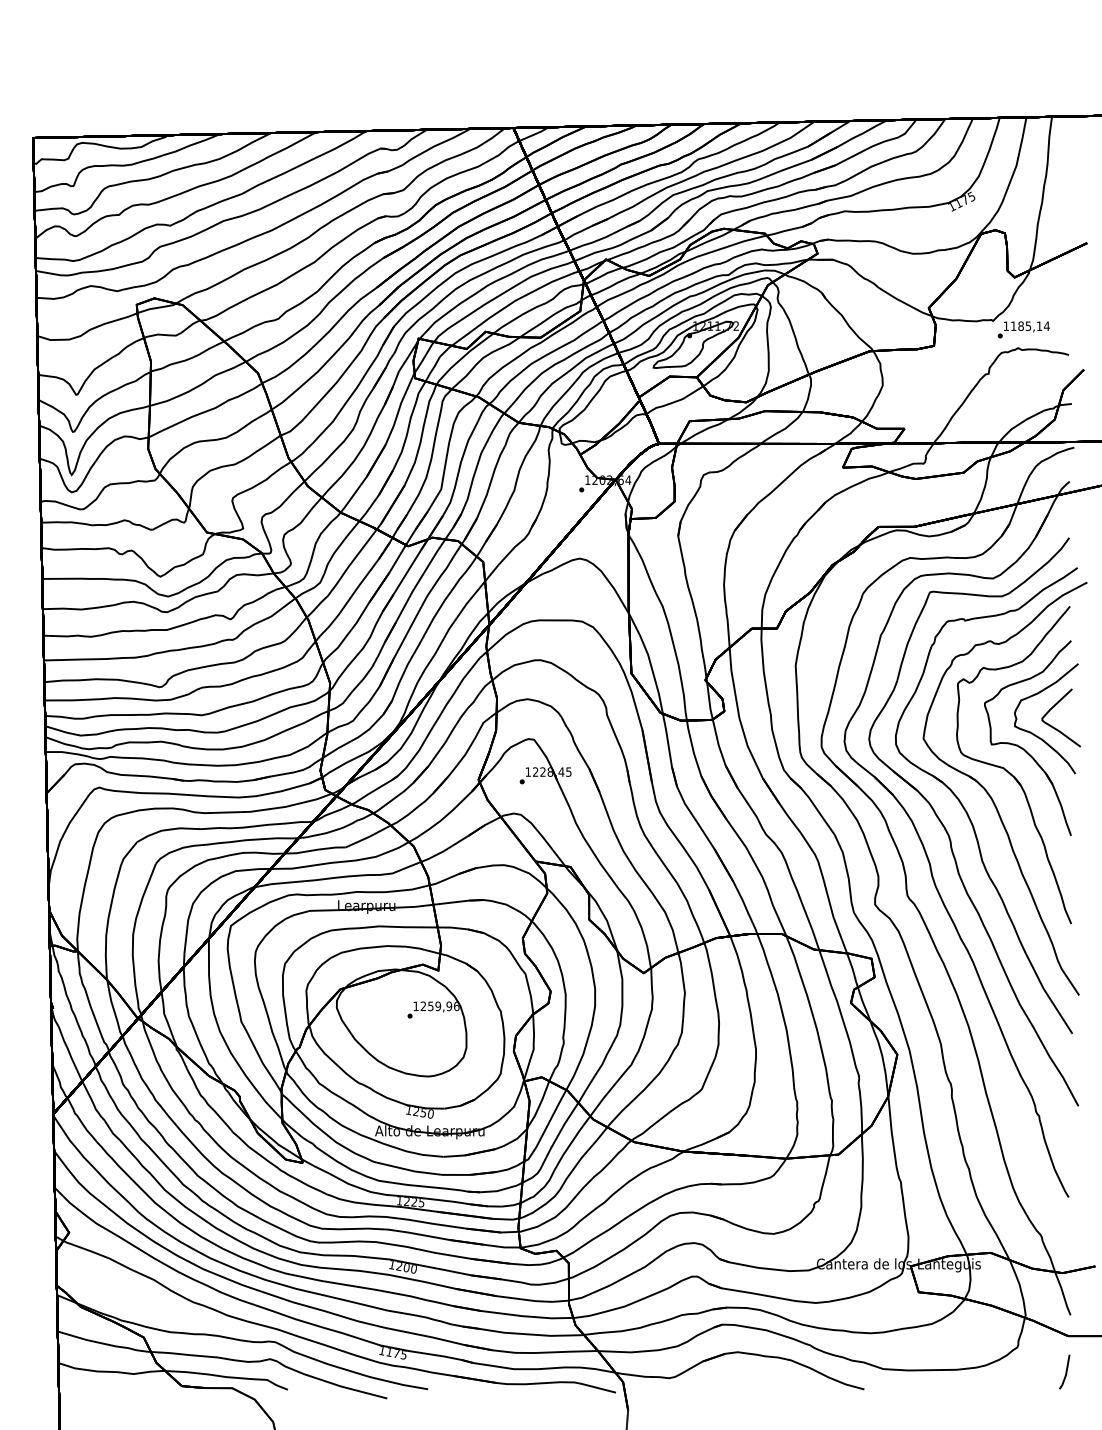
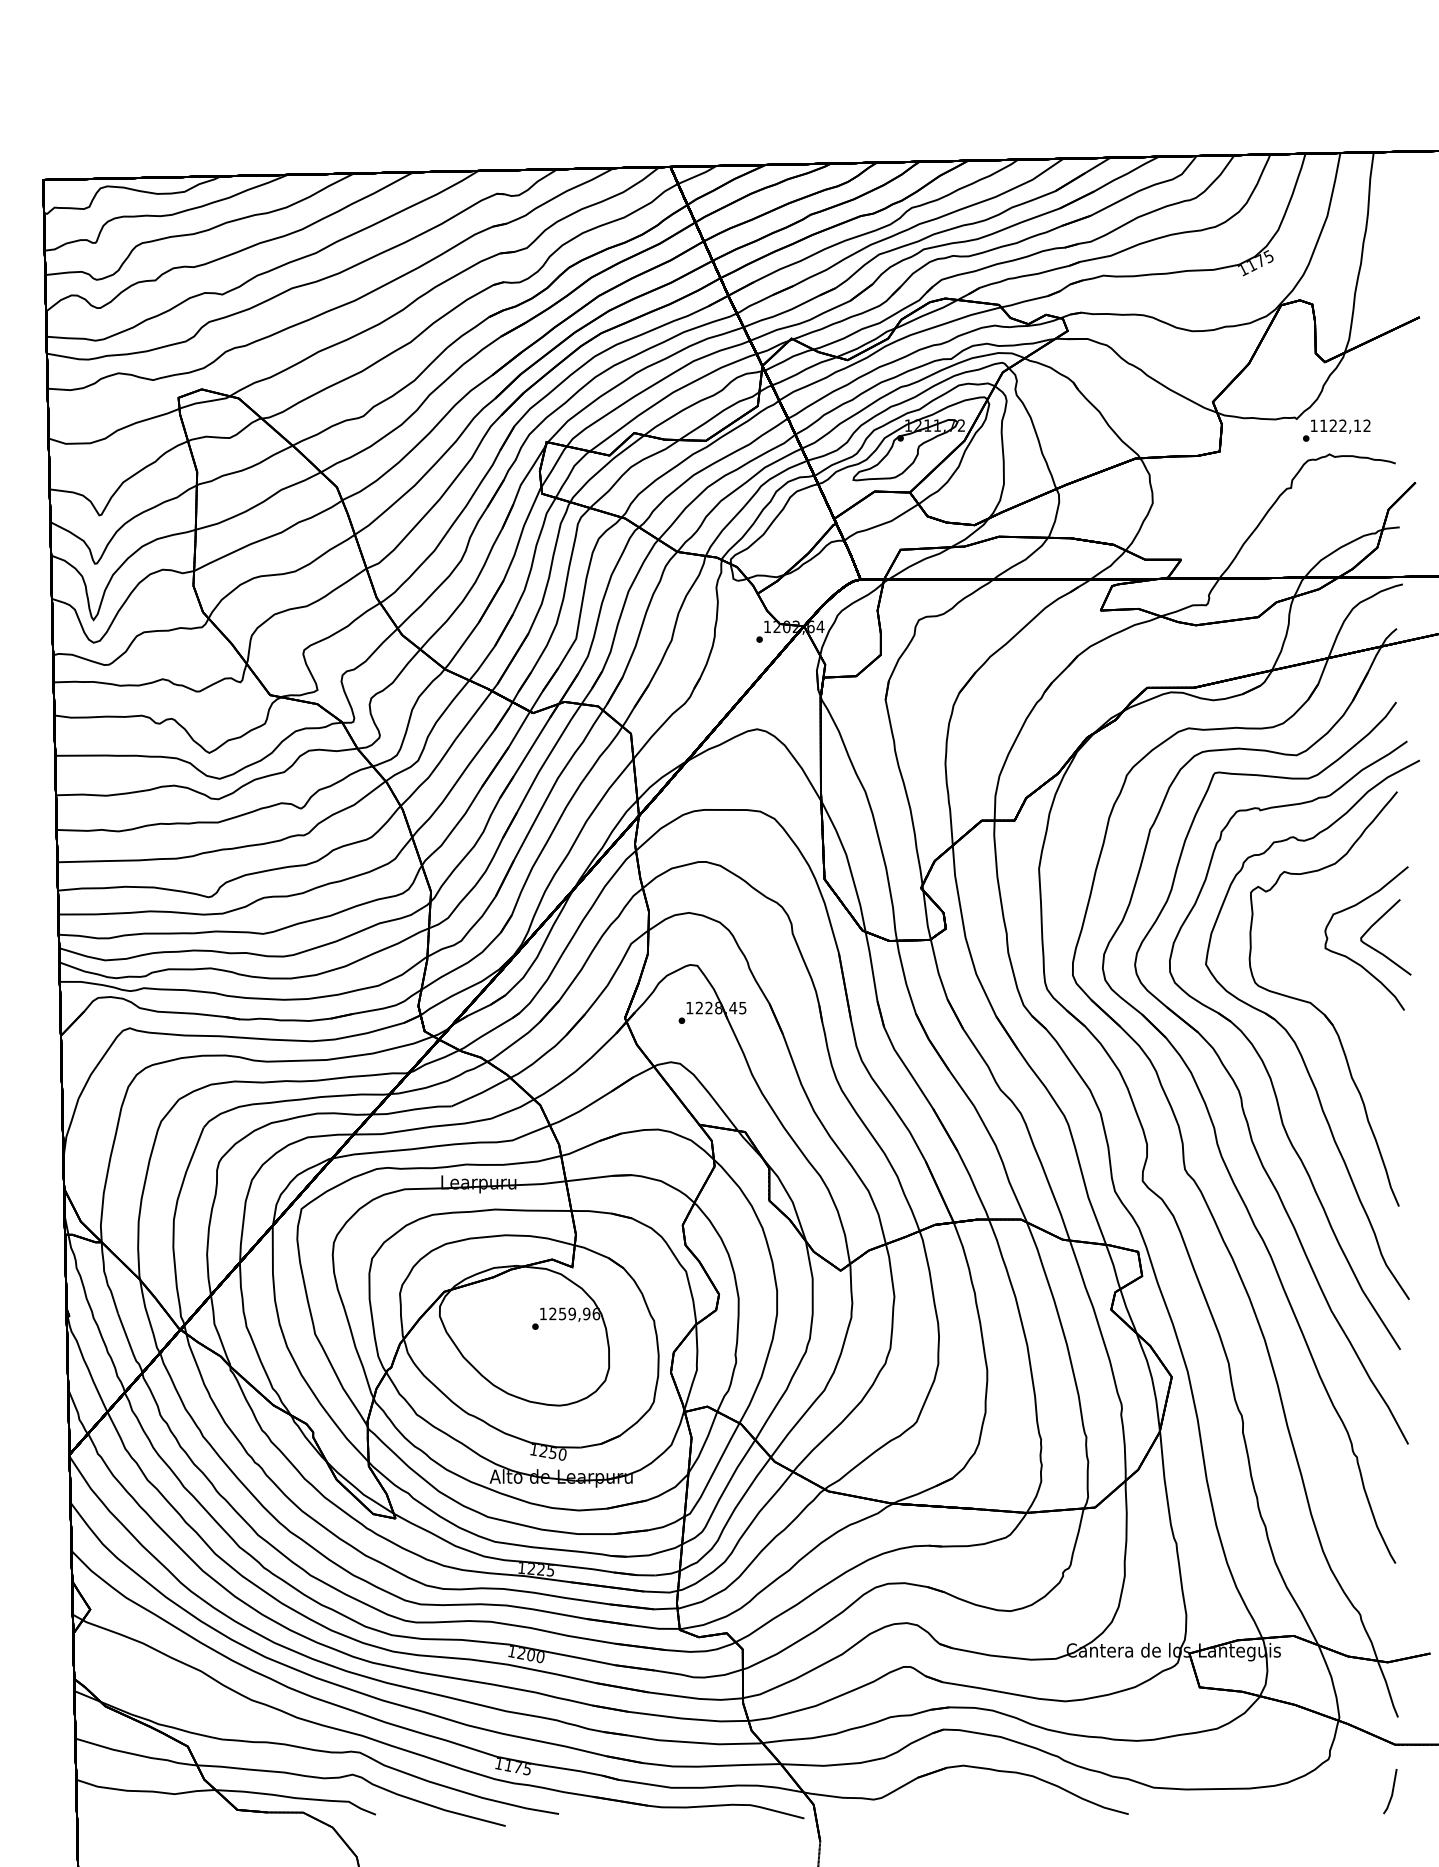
text: (1033, 326) -> (1349, 426), 1185,14 -> 1122,12
part: (1022, 747) -> (1335, 975), removed

